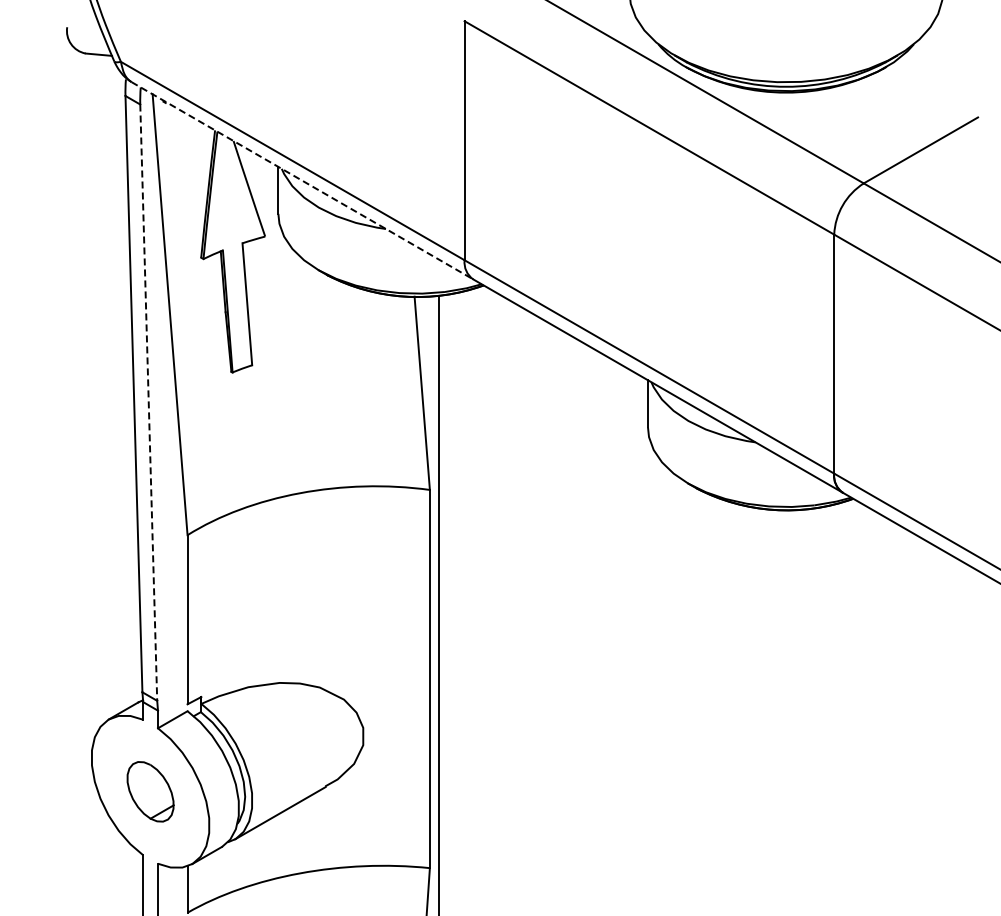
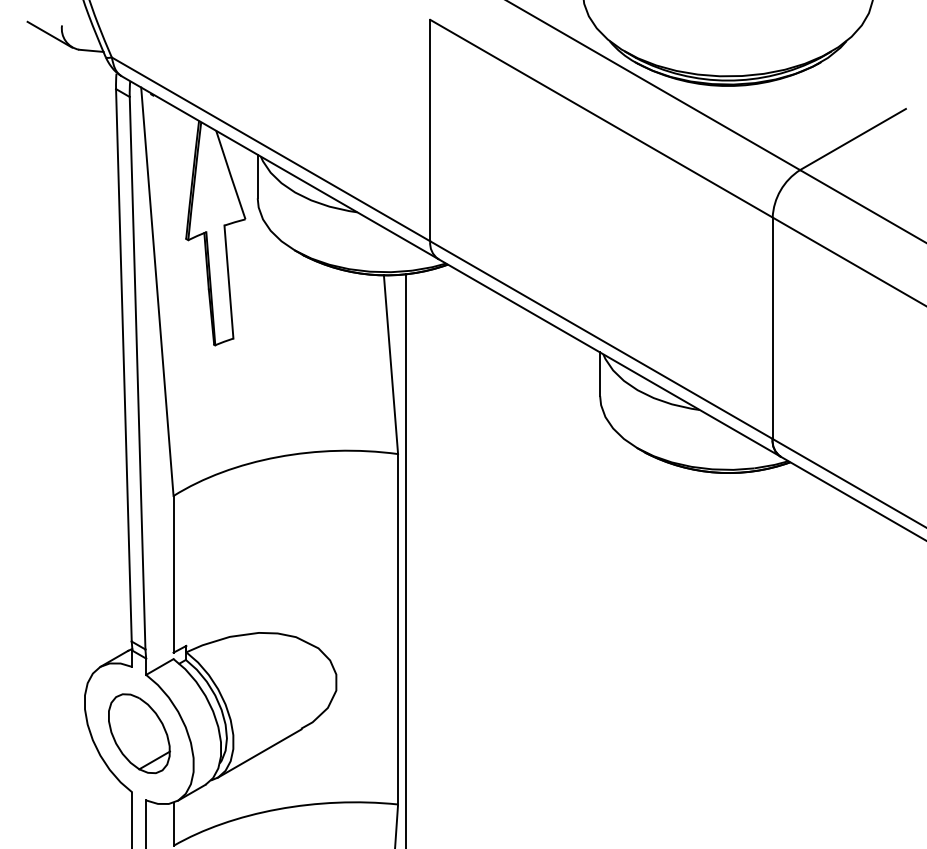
line: (54, 37) -> (50, 34), added
line: (302, 181) -> (280, 168), dashed -> solid
line: (148, 403) -> (137, 374), dashed -> solid
part: (150, 791) -> (139, 733), size x1.43

